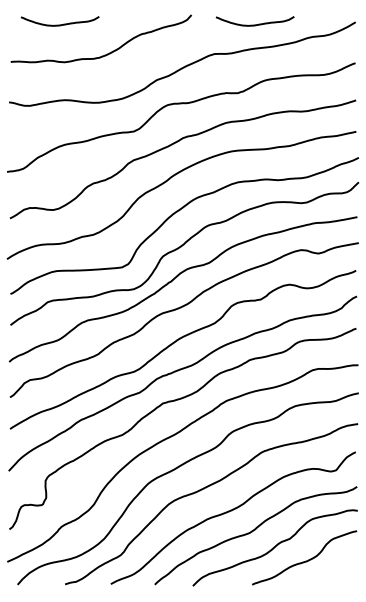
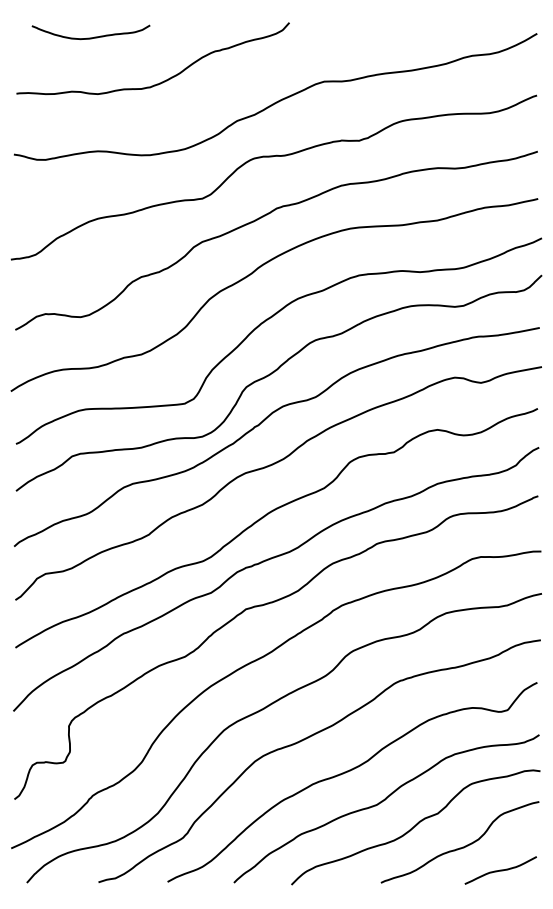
curve: (254, 24) -> (384, 37), removed
curve: (331, 576) -> (500, 870), added

